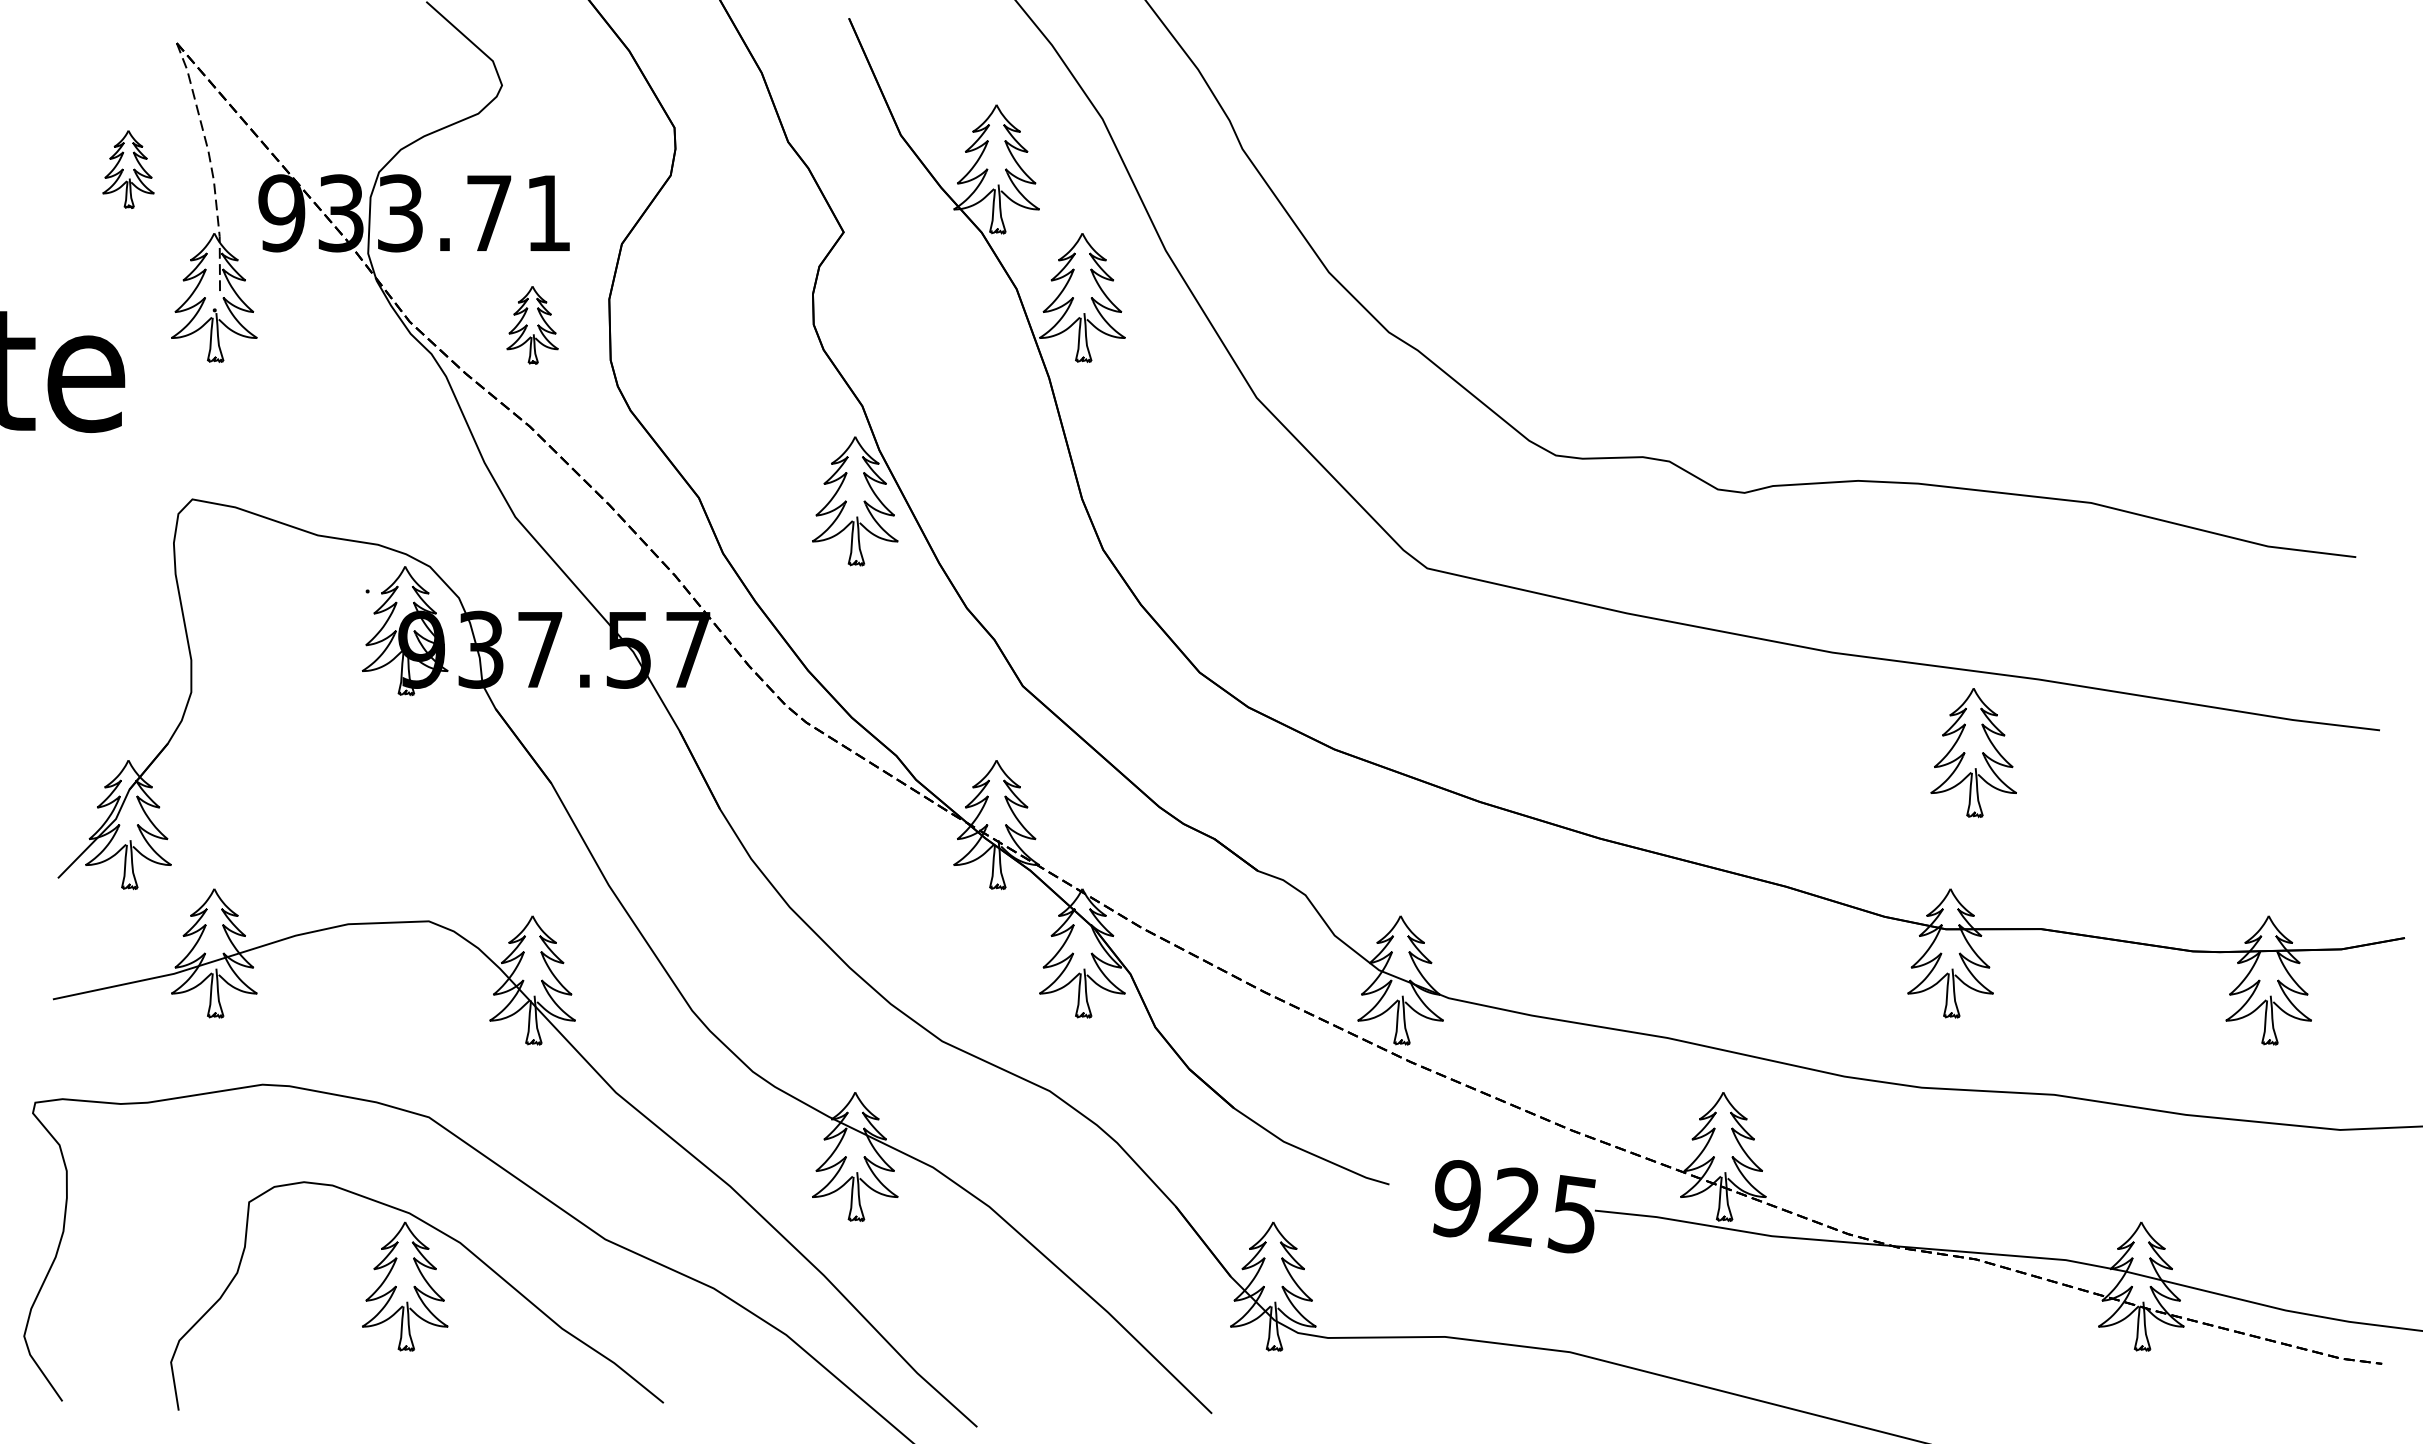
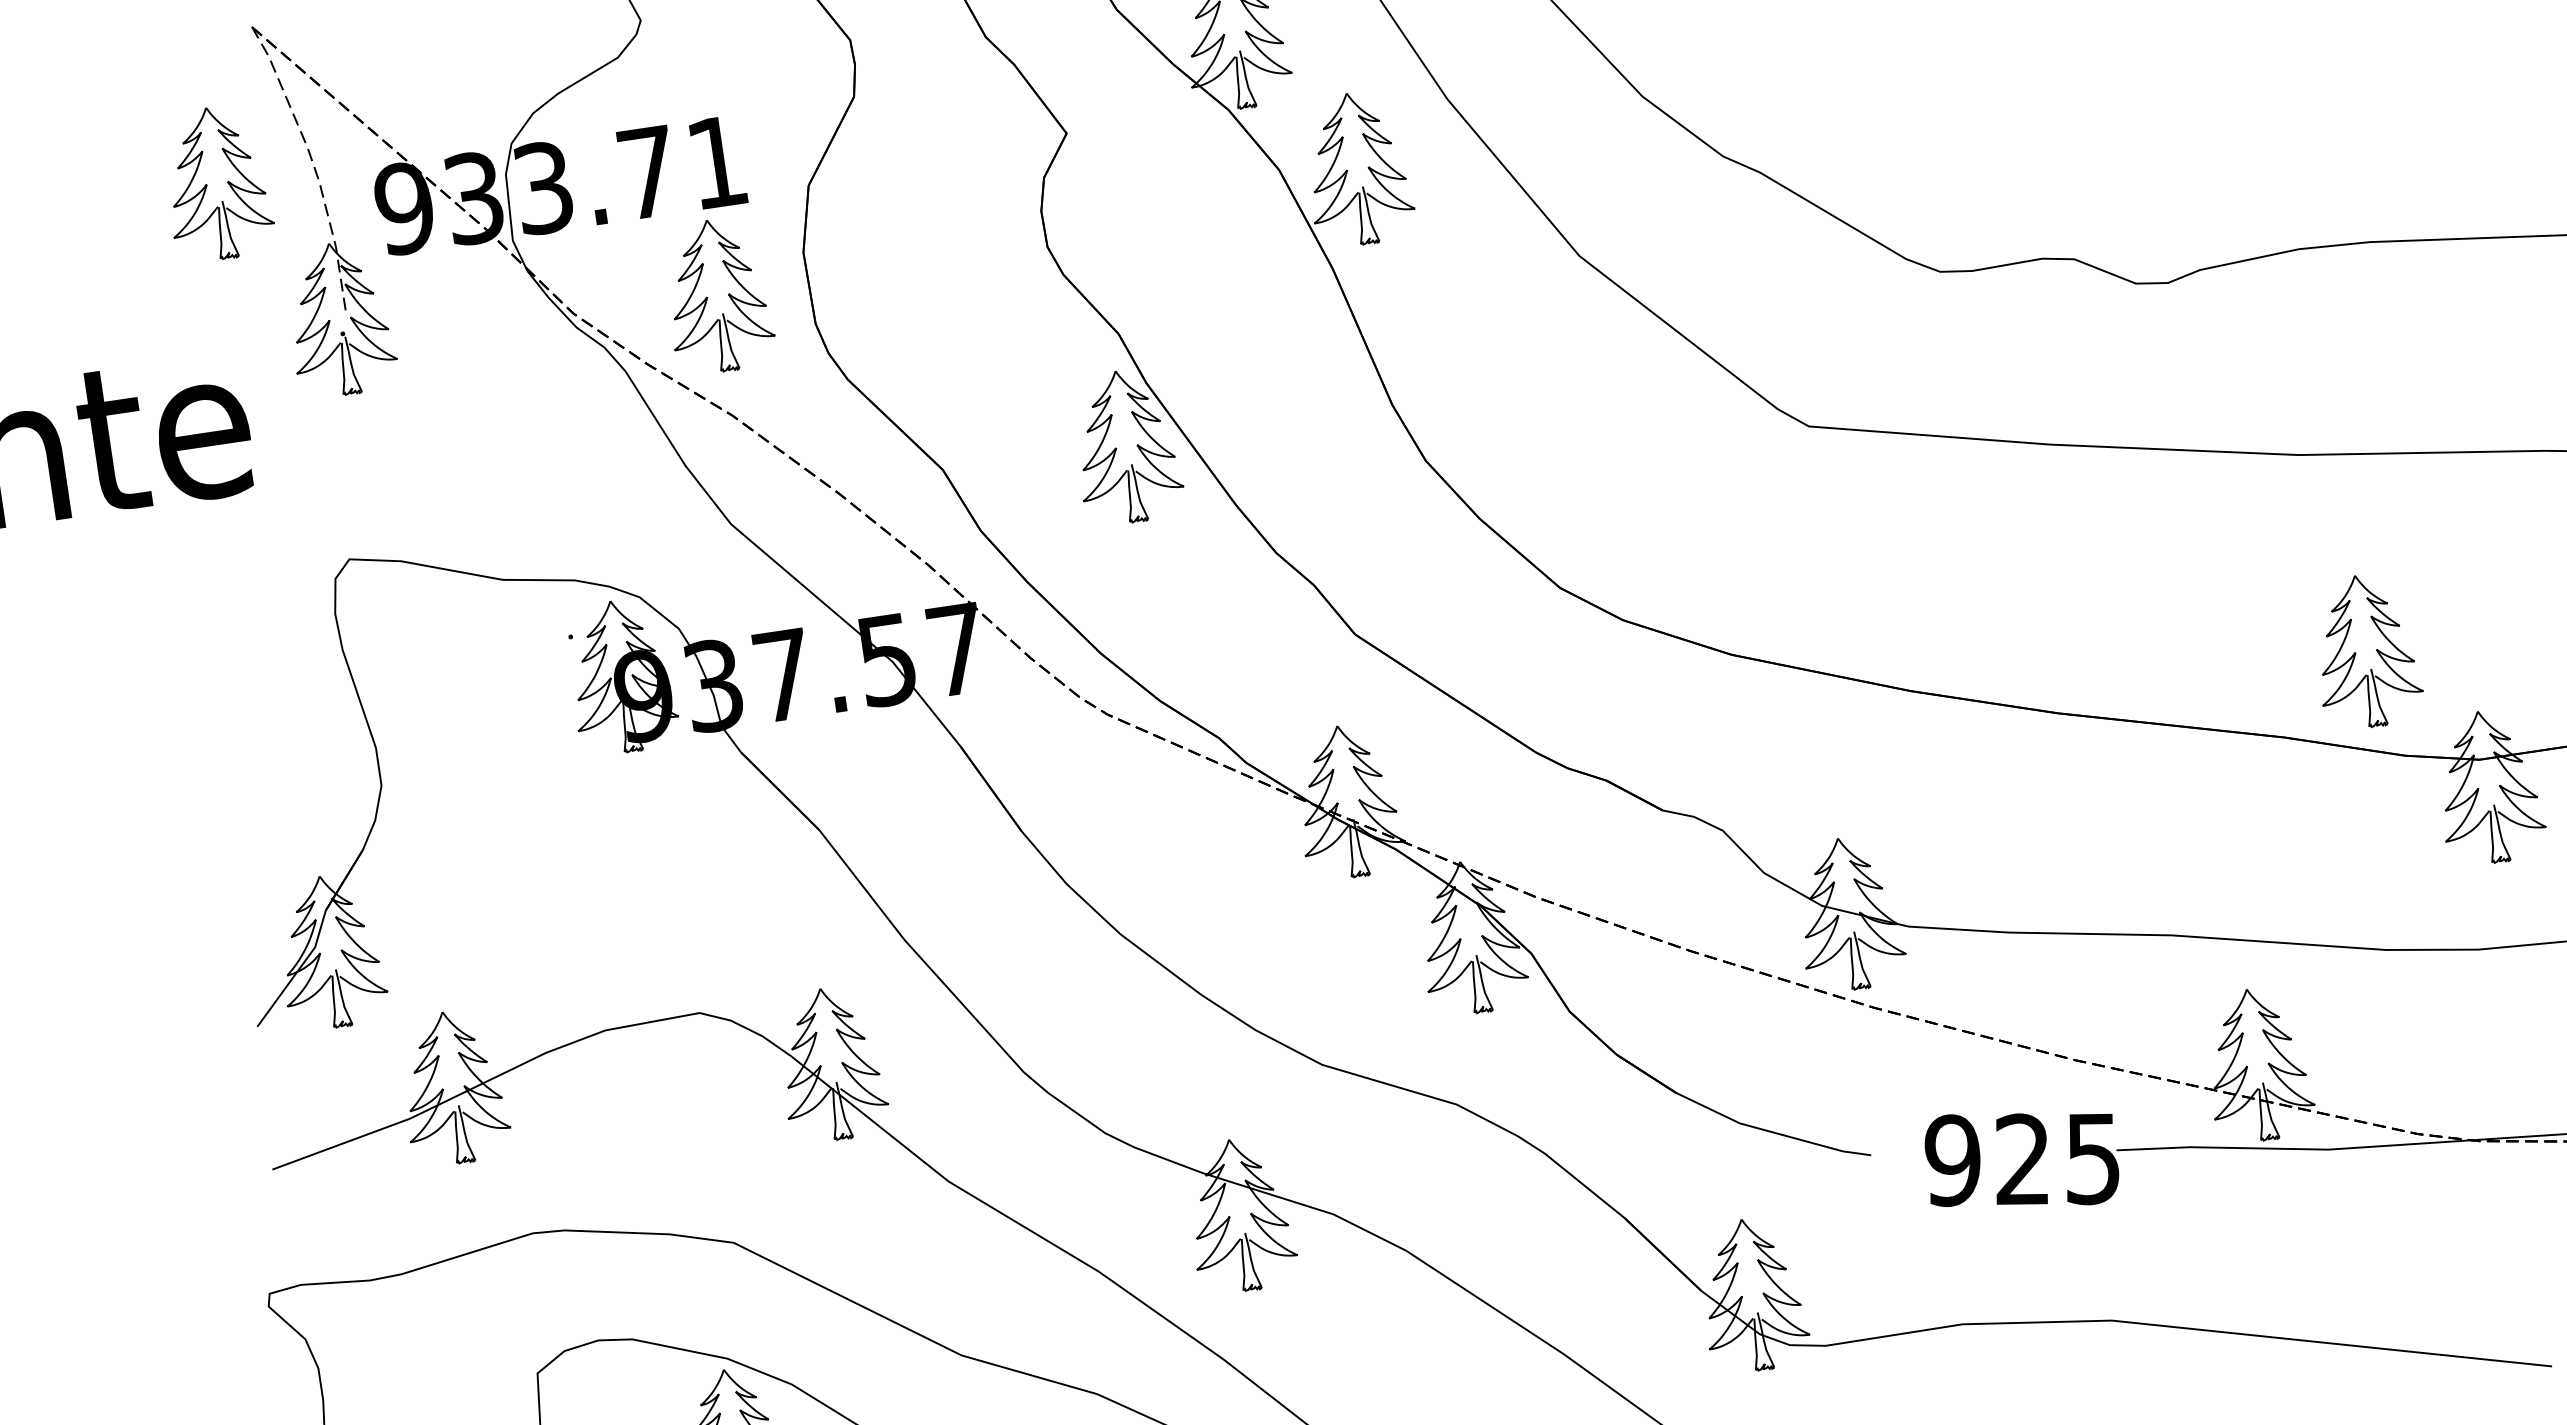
part: (128, 169) -> (217, 183), size x1.67
part: (532, 325) -> (717, 296), size x1.67
part: (1973, 753) -> (2365, 652), moved

